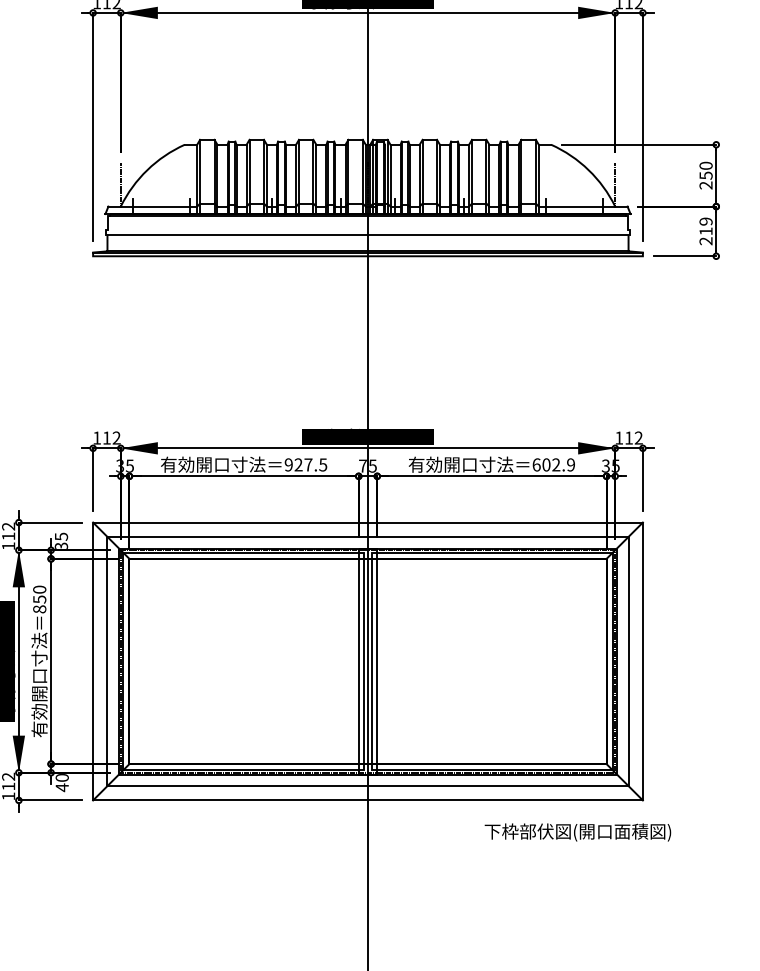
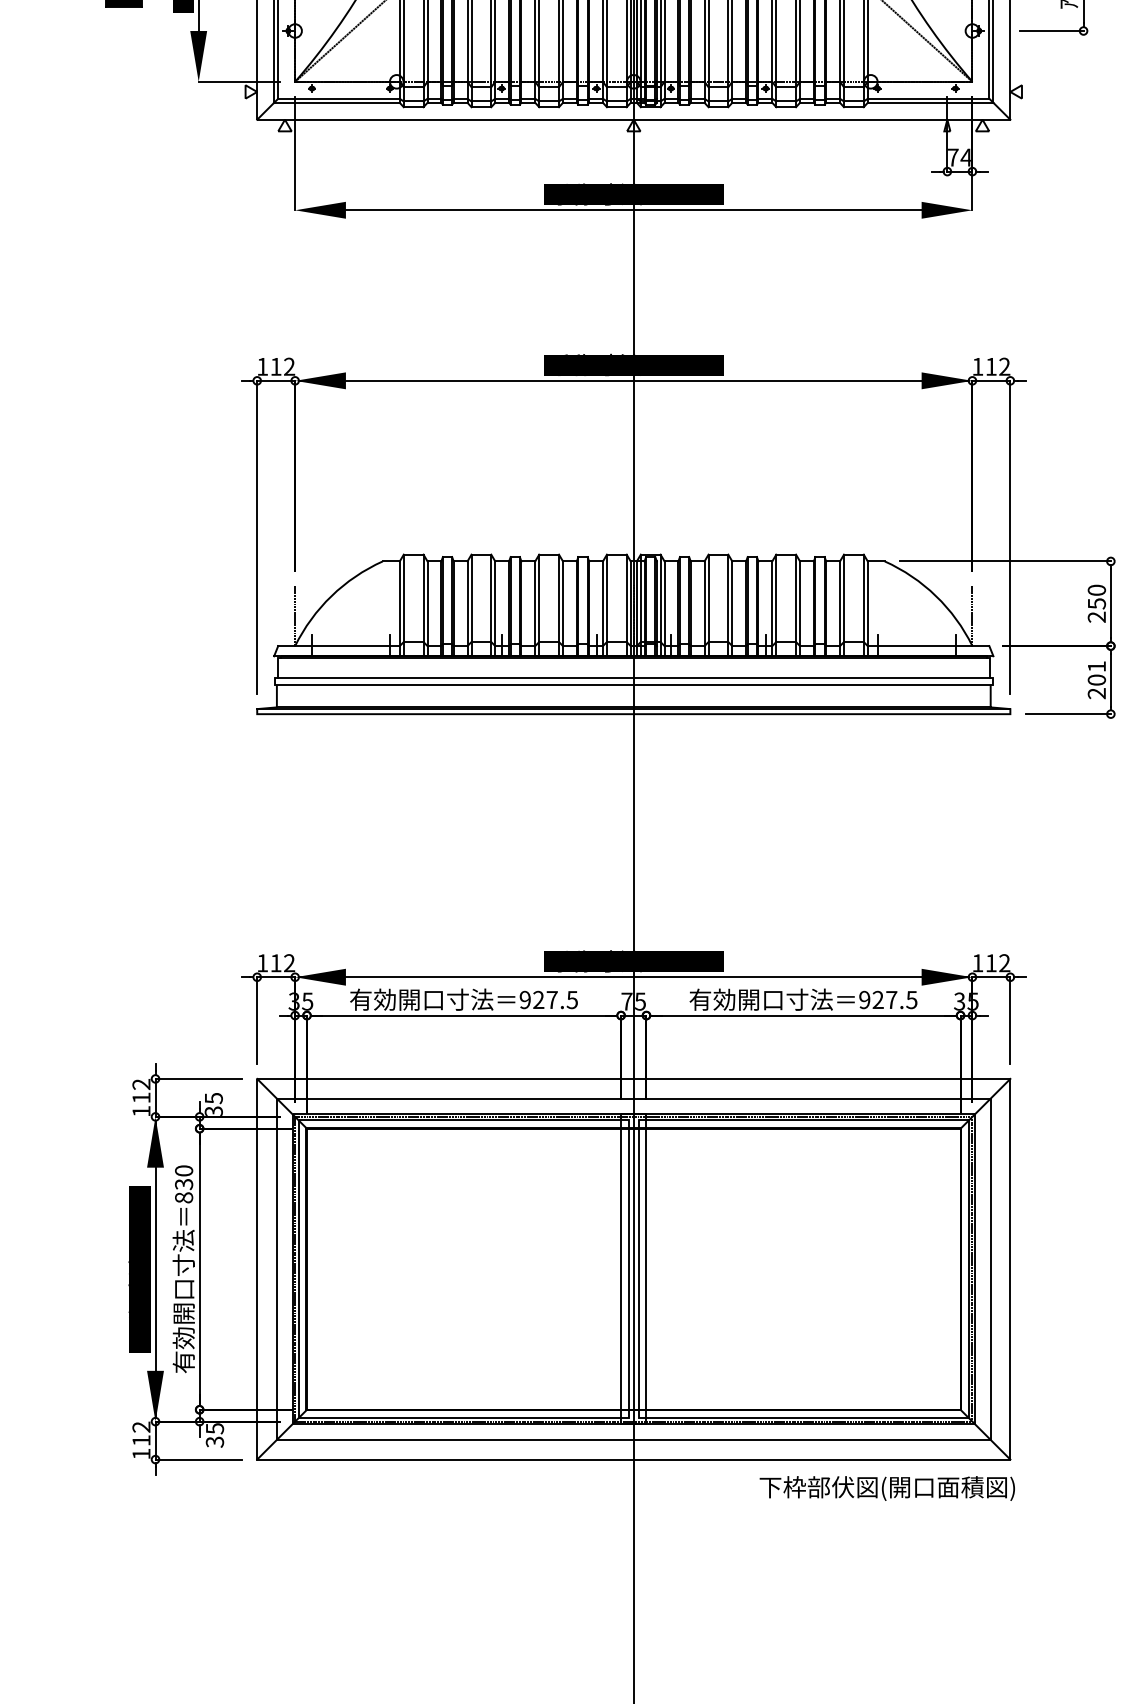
text: (705, 226) -> (1096, 673), 219 -> 201
line: (367, 230) -> (633, 678), added
text: (553, 464) -> (888, 999), 602.9 -> 927.5
text: (39, 599) -> (183, 1184), 850 -> 830
text: (61, 782) -> (214, 1435), 40 -> 35
text: (577, 832) -> (886, 1488), moved

